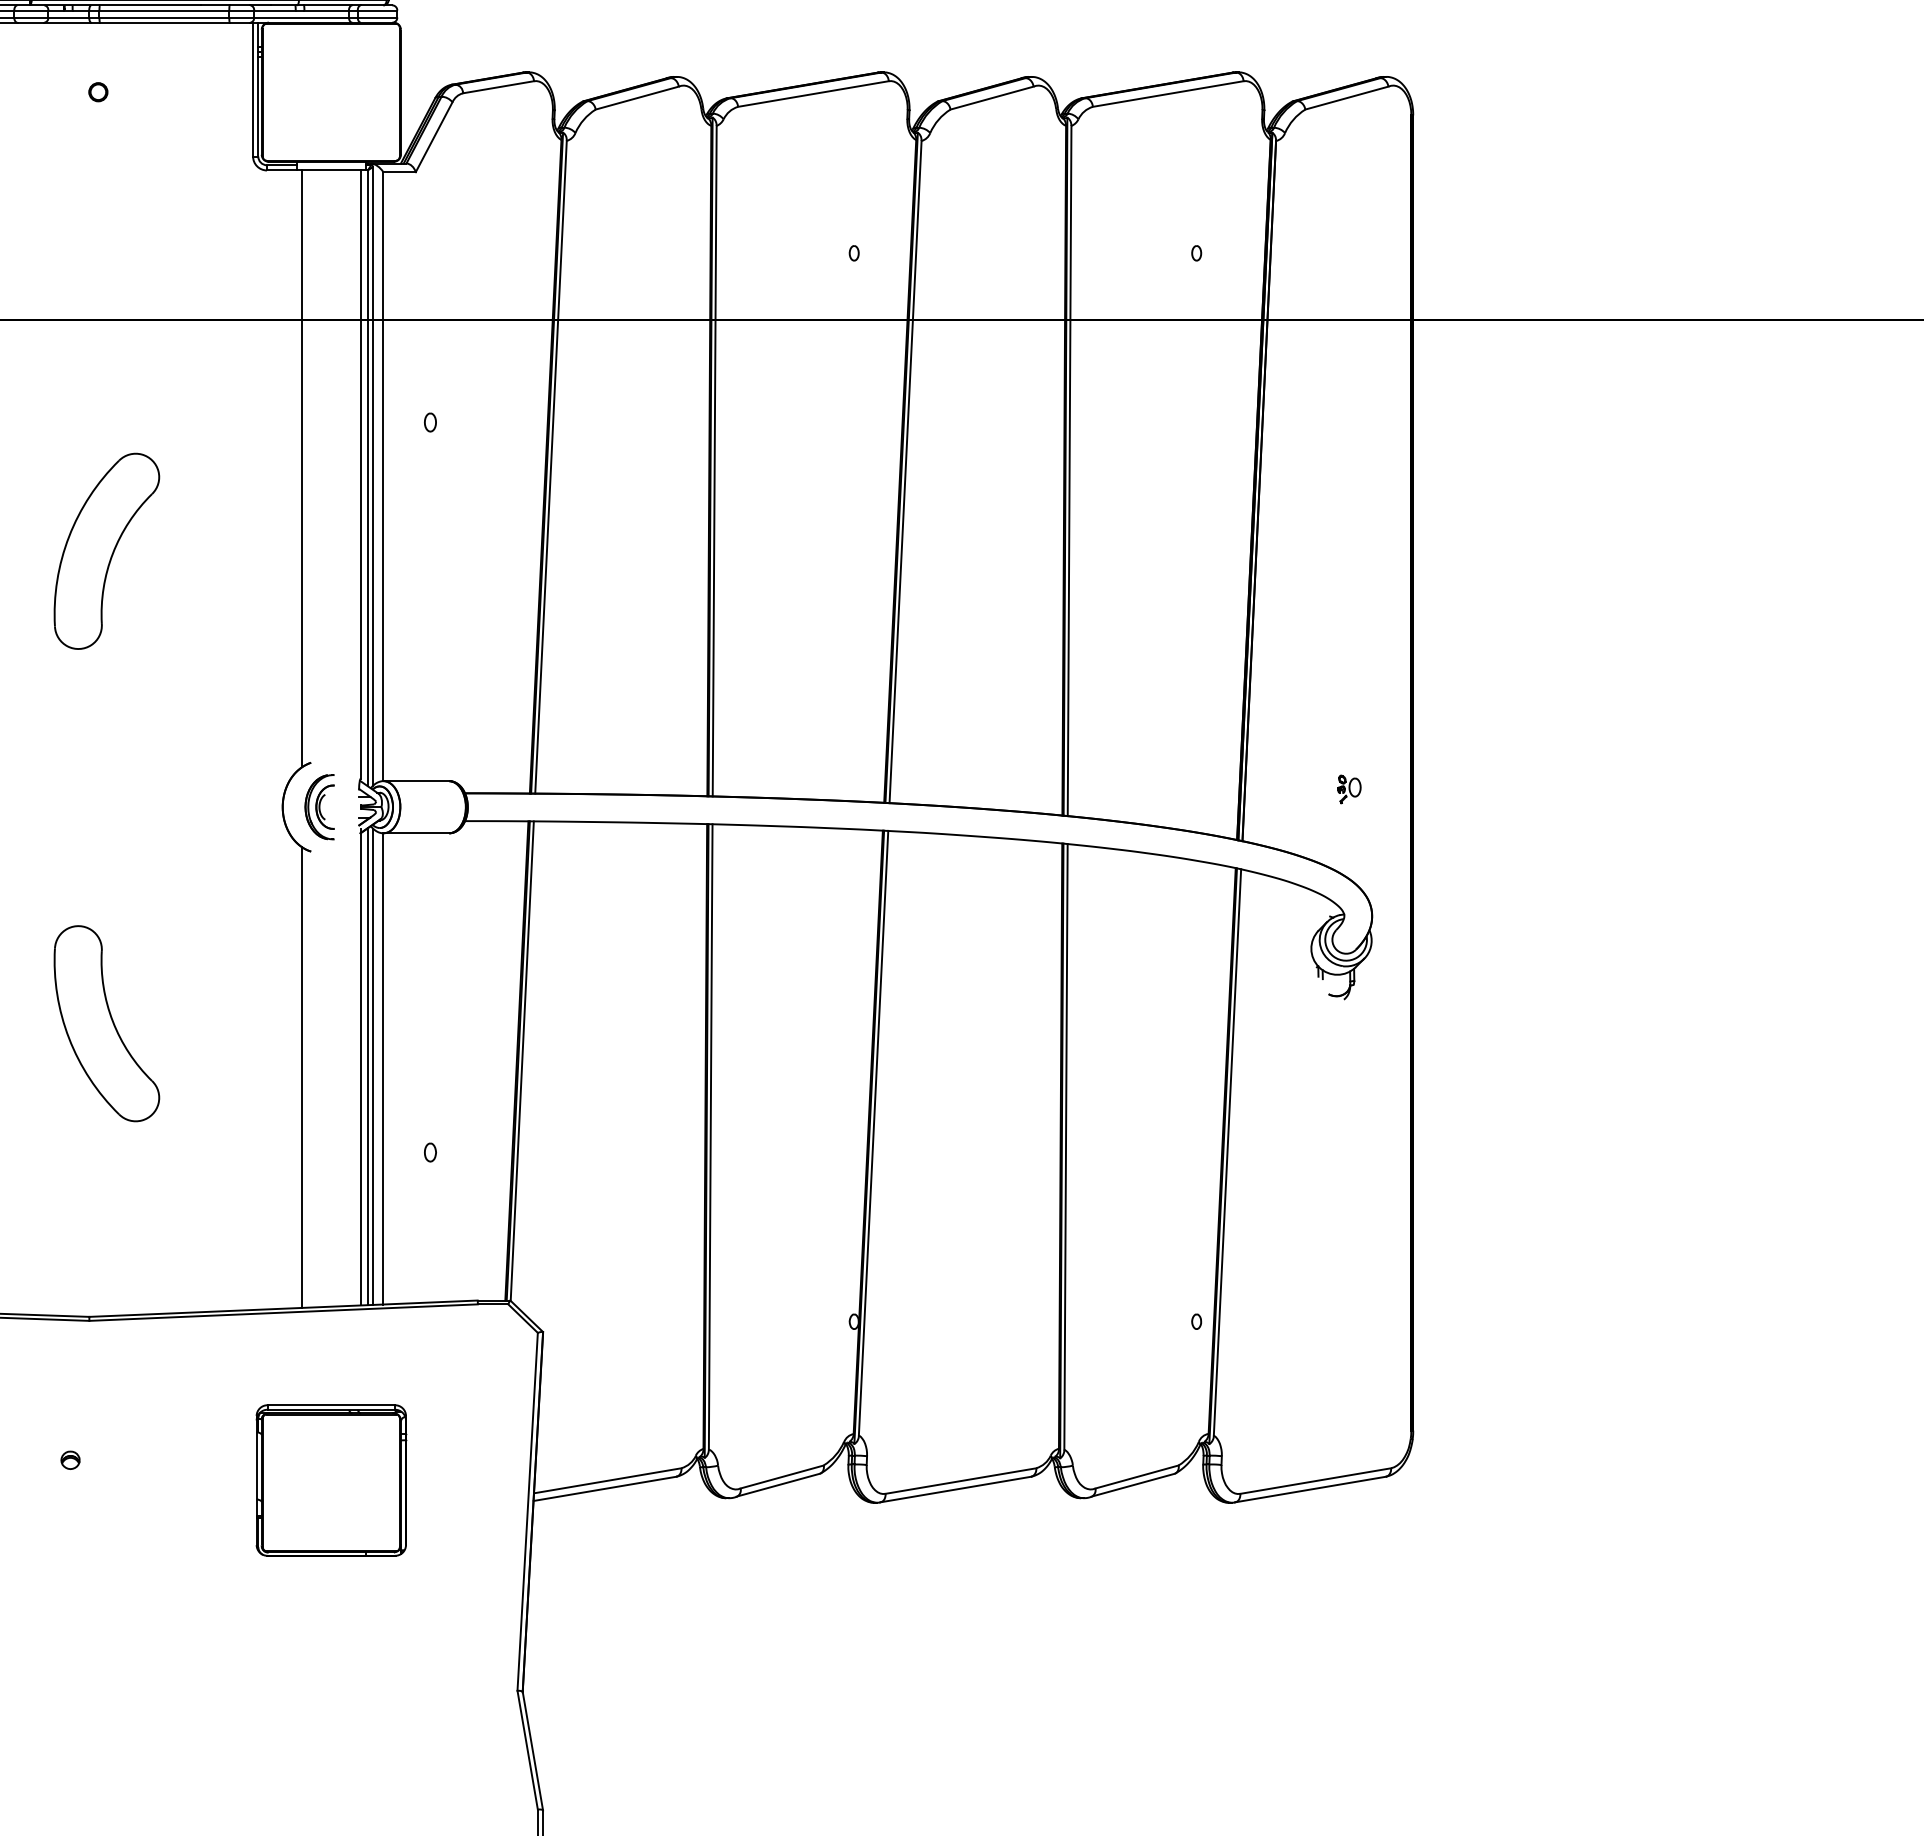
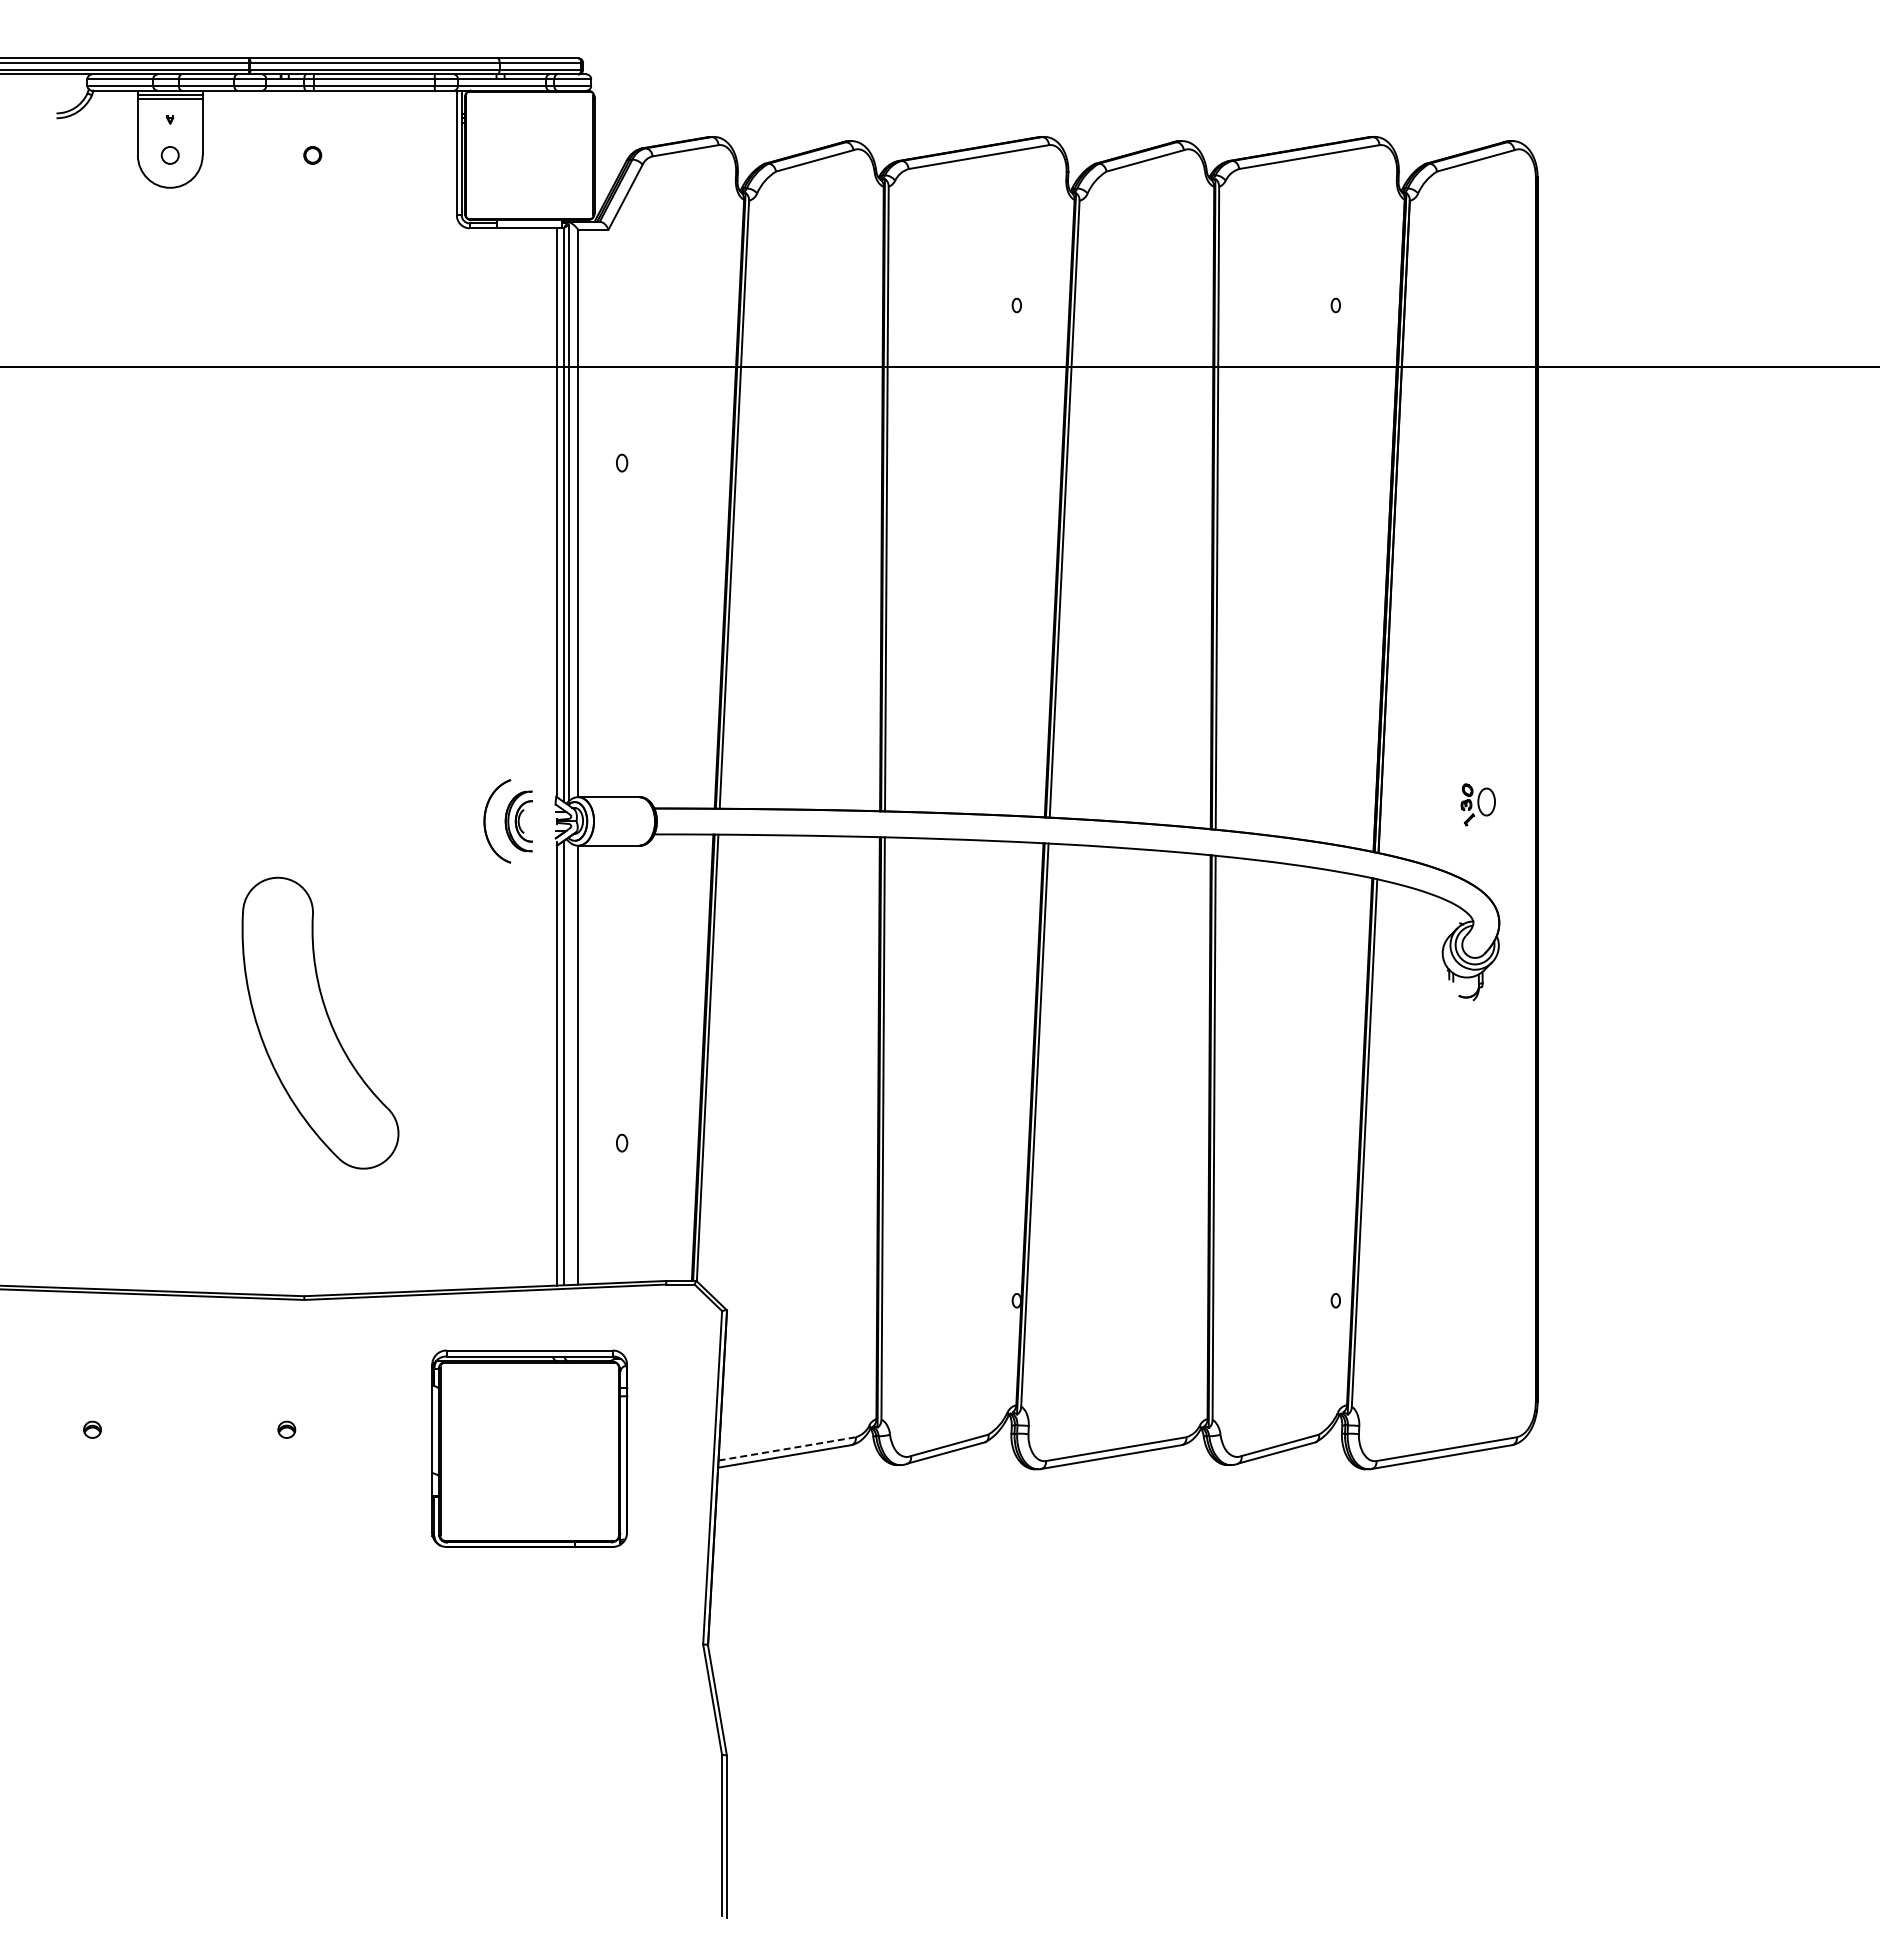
line: (302, 469) -> (502, 506), removed
part: (106, 550) -> (320, 582), removed
part: (1348, 789) -> (1477, 804), size x1.6
part: (106, 1023) -> (320, 1022), size x1.6
line: (372, 1067) -> (568, 1063), removed
line: (302, 1076) -> (502, 1072), removed
part: (331, 1480) -> (529, 1448), size x1.4
line: (608, 1480) -> (787, 1448), solid -> dashed

